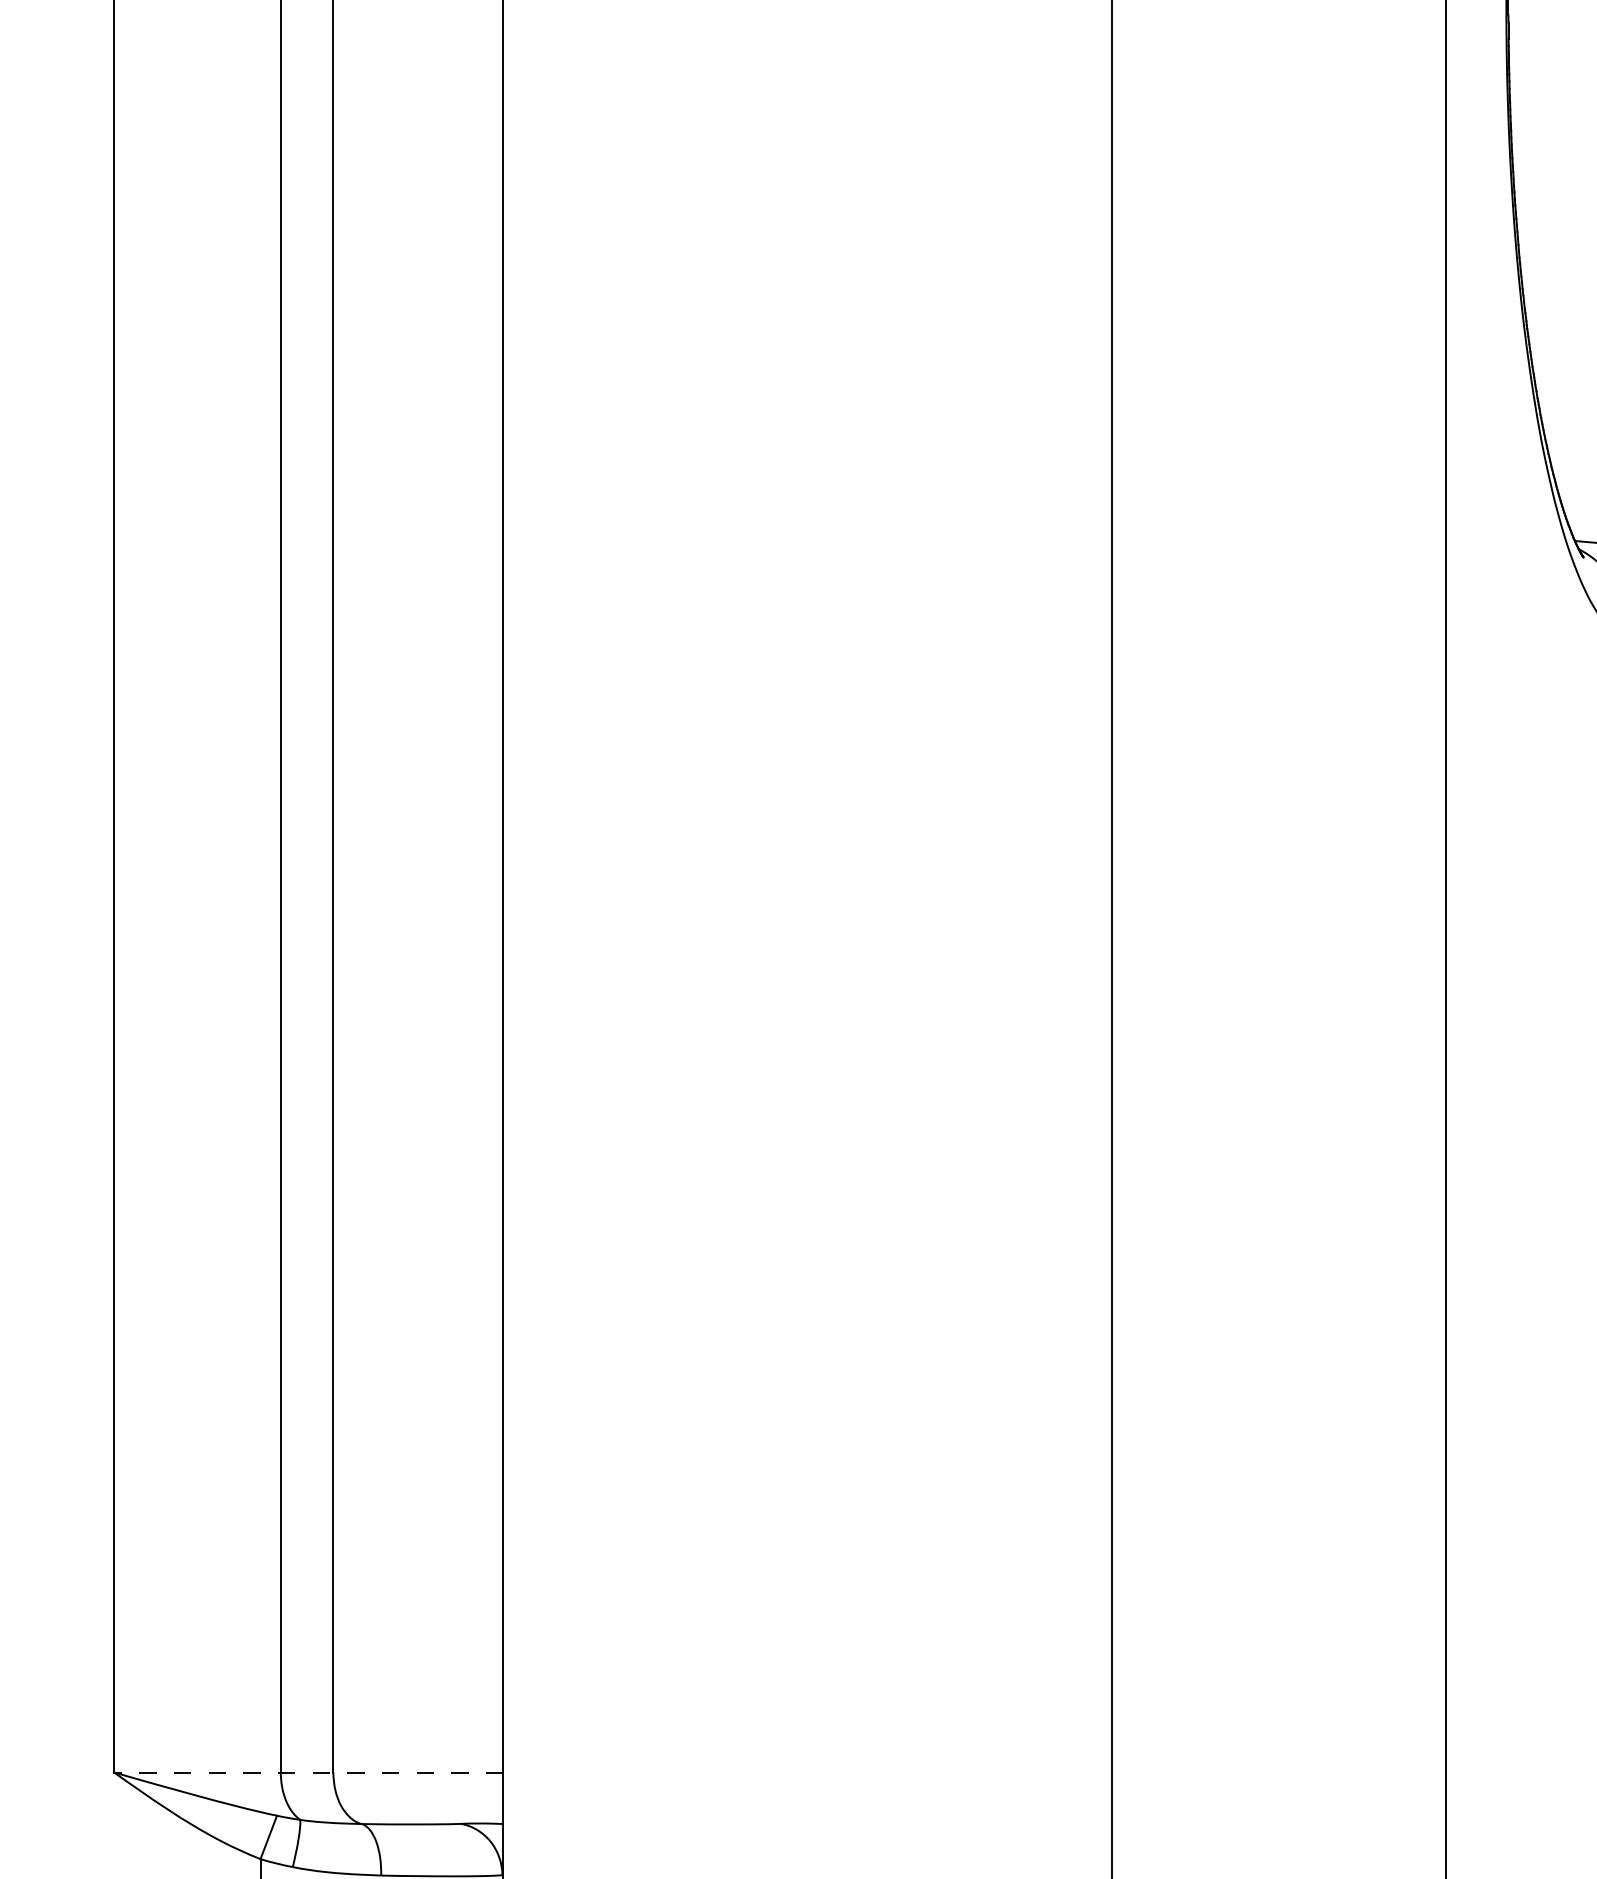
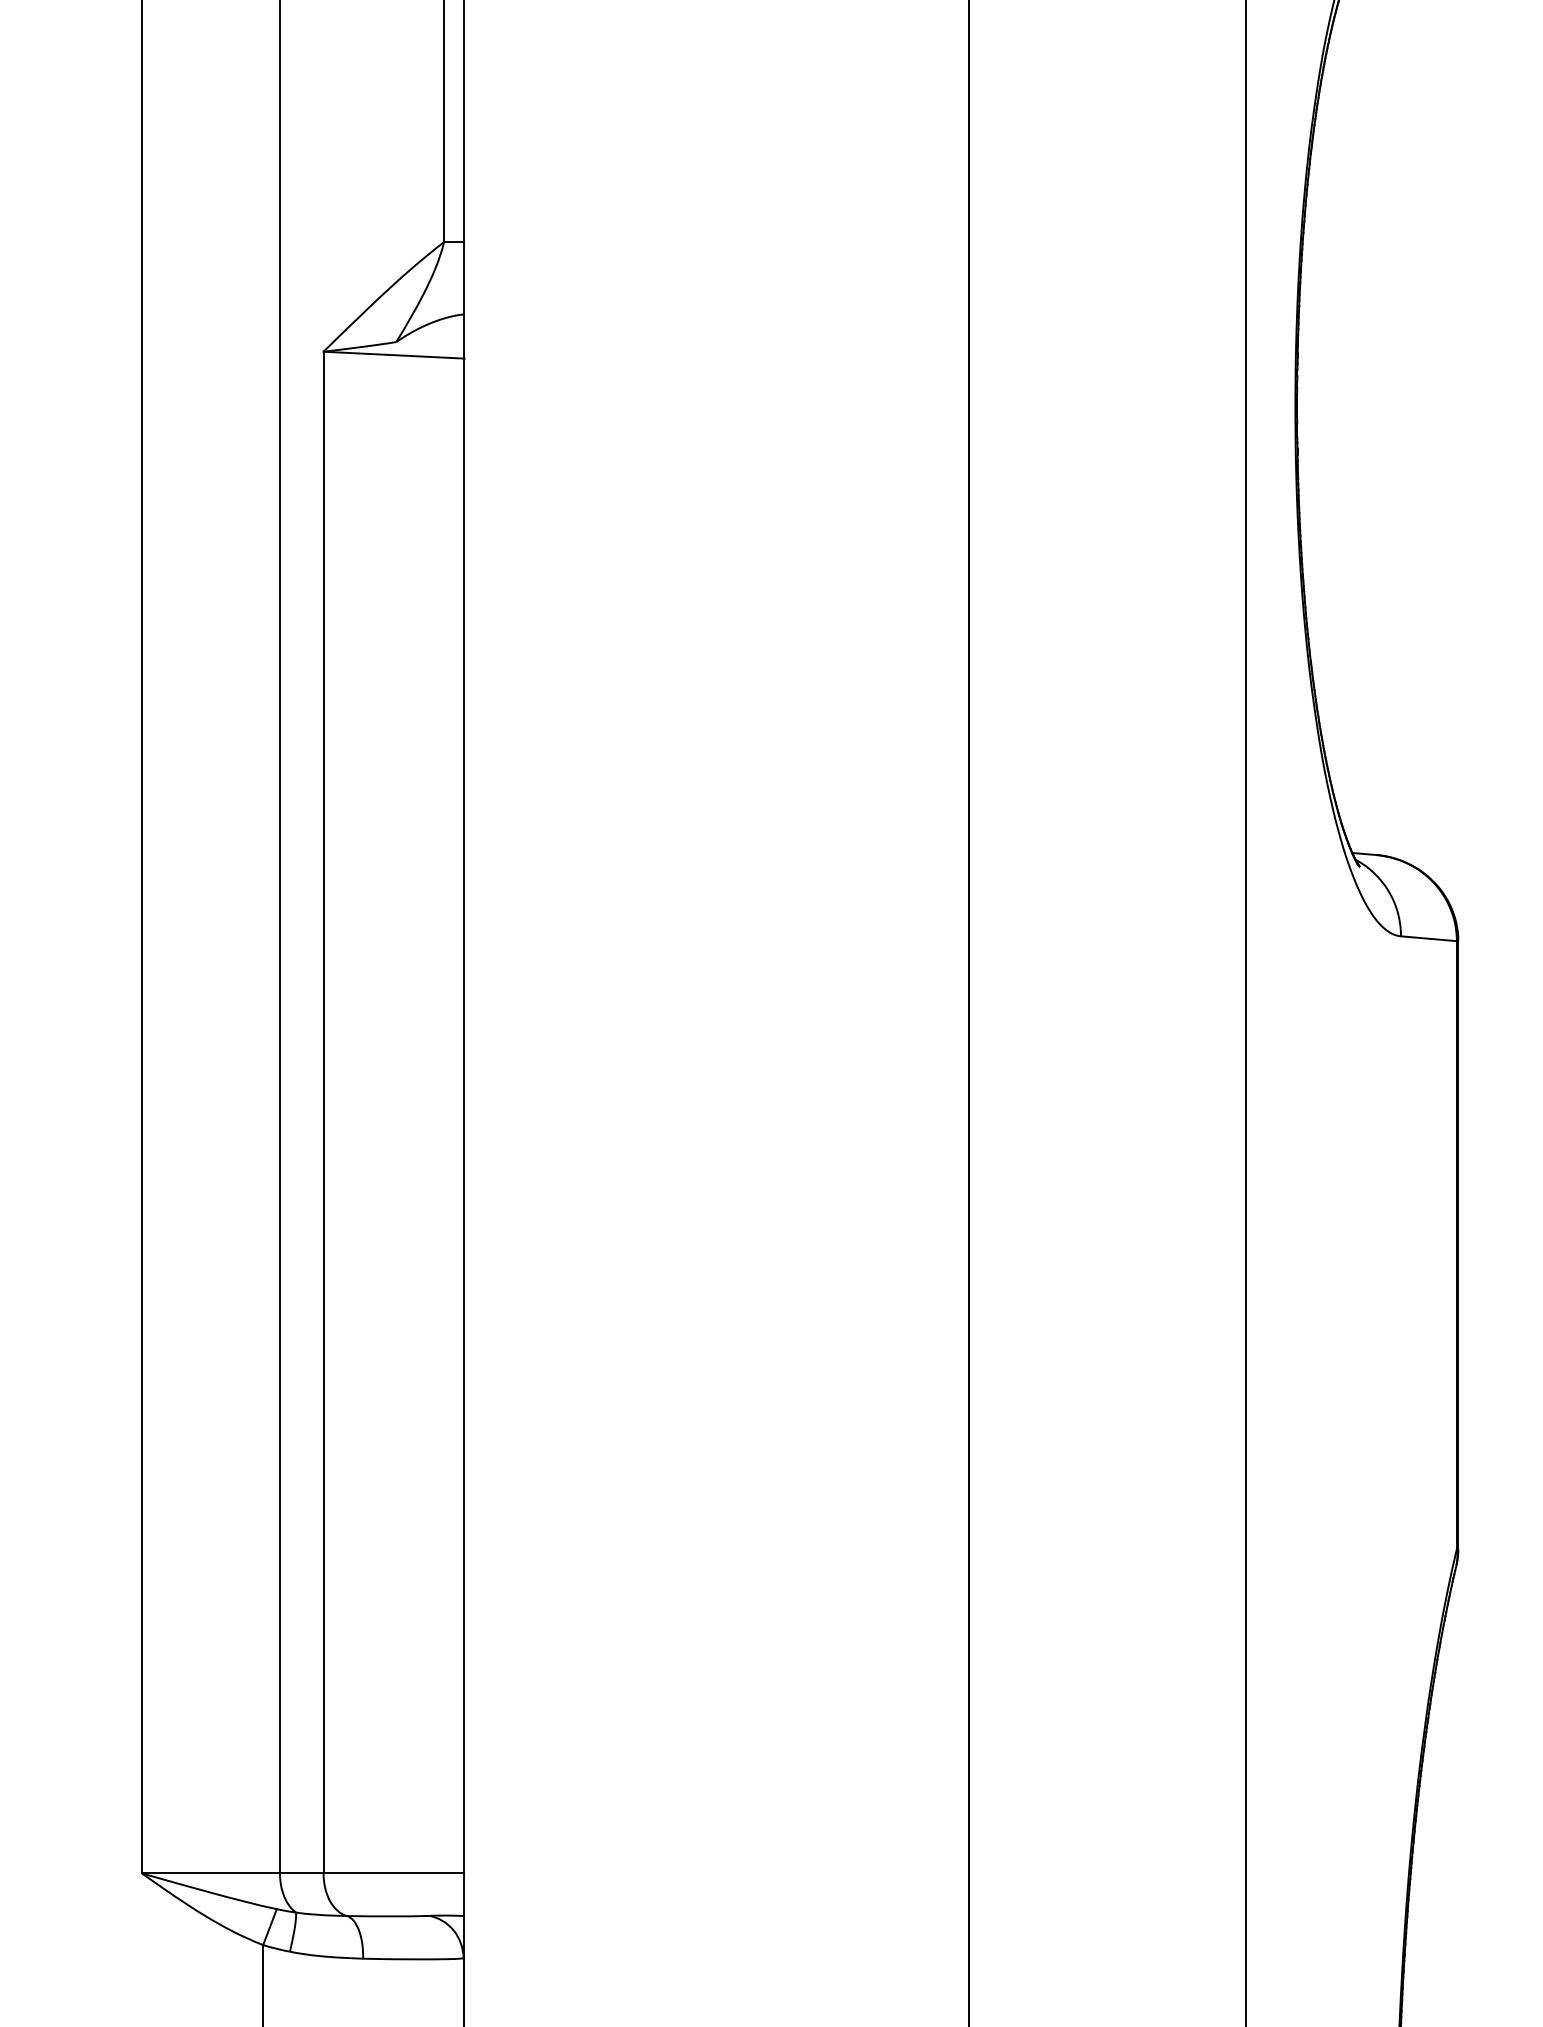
line: (308, 1772) -> (302, 1873), dashed -> solid

